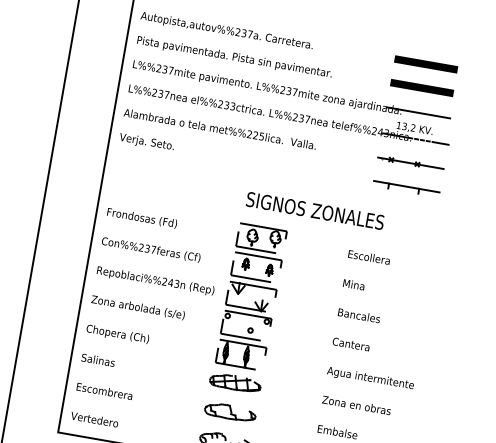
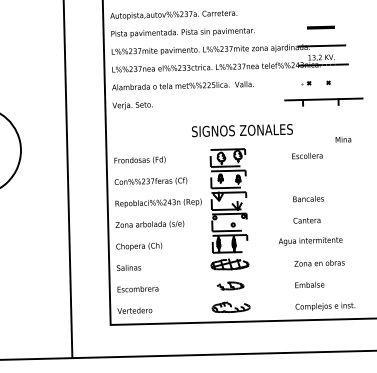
fill: (426, 64) -> (320, 10), removed
part: (421, 87) -> (320, 27), size x0.6
line: (410, 162) -> (323, 82), removed
part: (406, 188) -> (324, 101), size x1.6
text: (315, 210) -> (242, 130), moved
text: (354, 284) -> (343, 139), moved
text: (370, 379) -> (310, 241), moved
part: (230, 411) -> (230, 285), size x0.7

